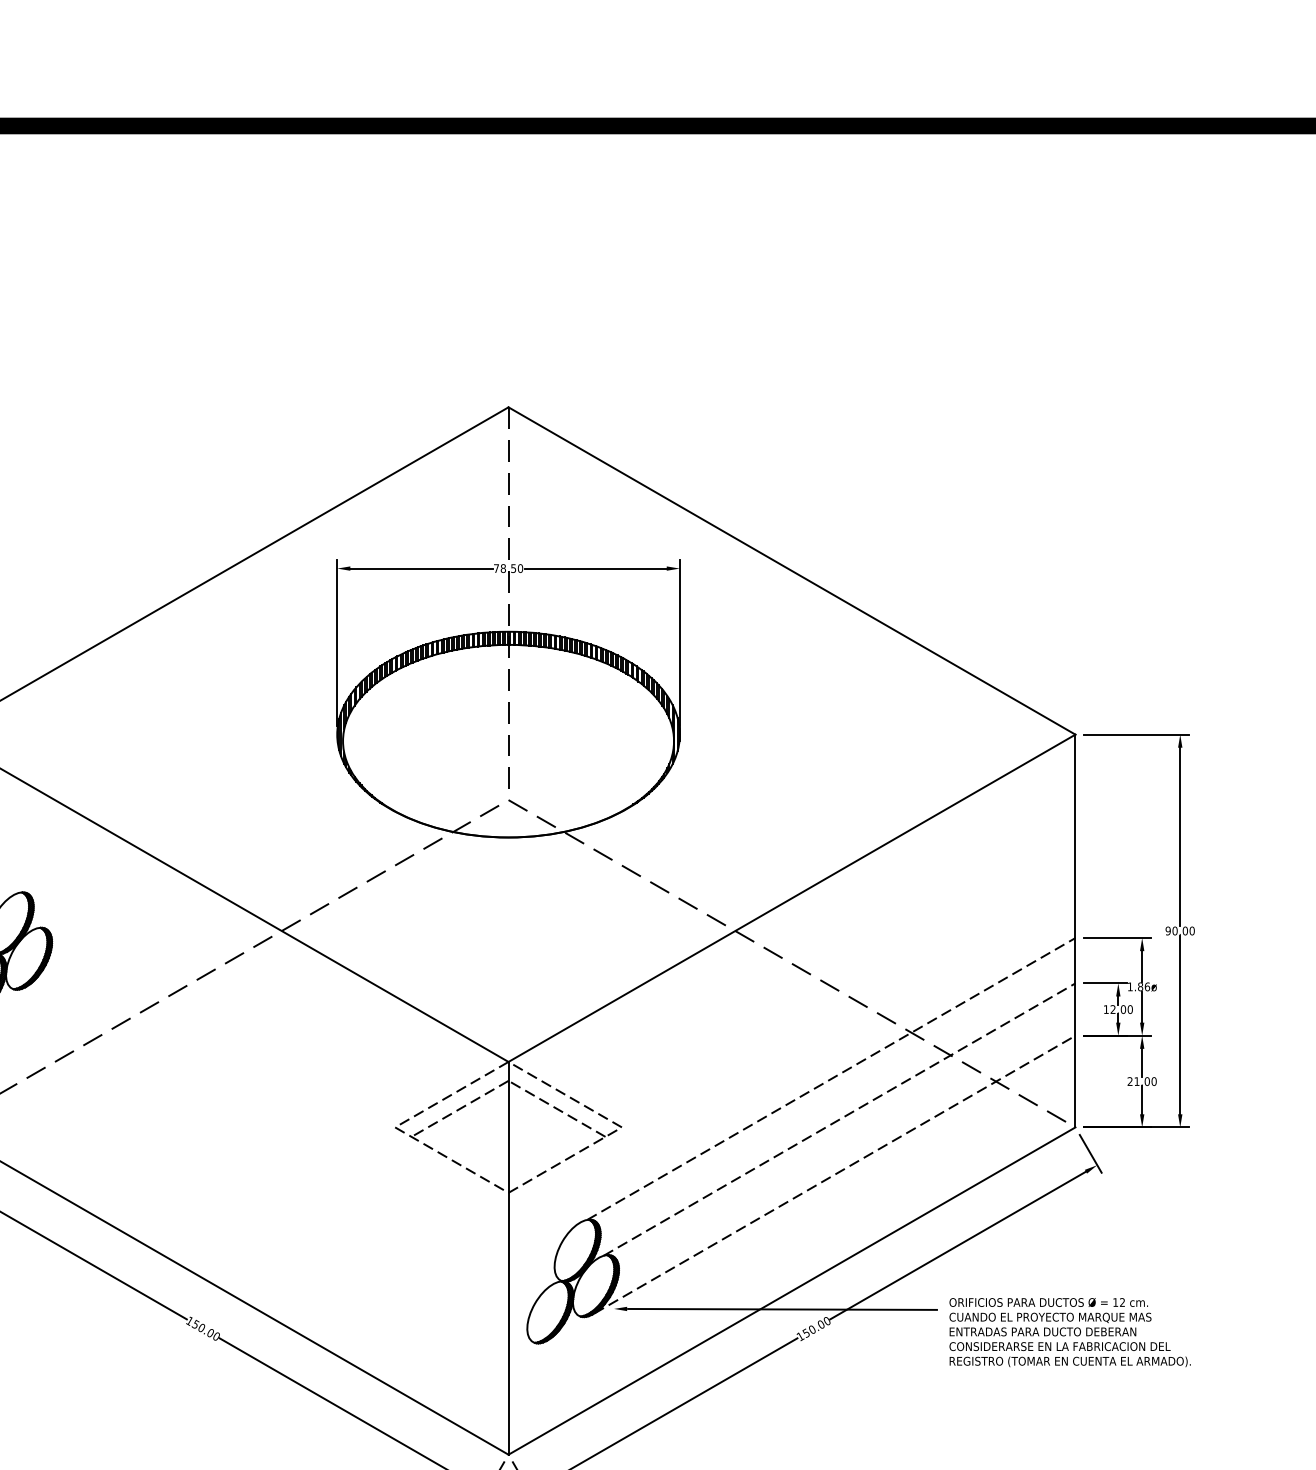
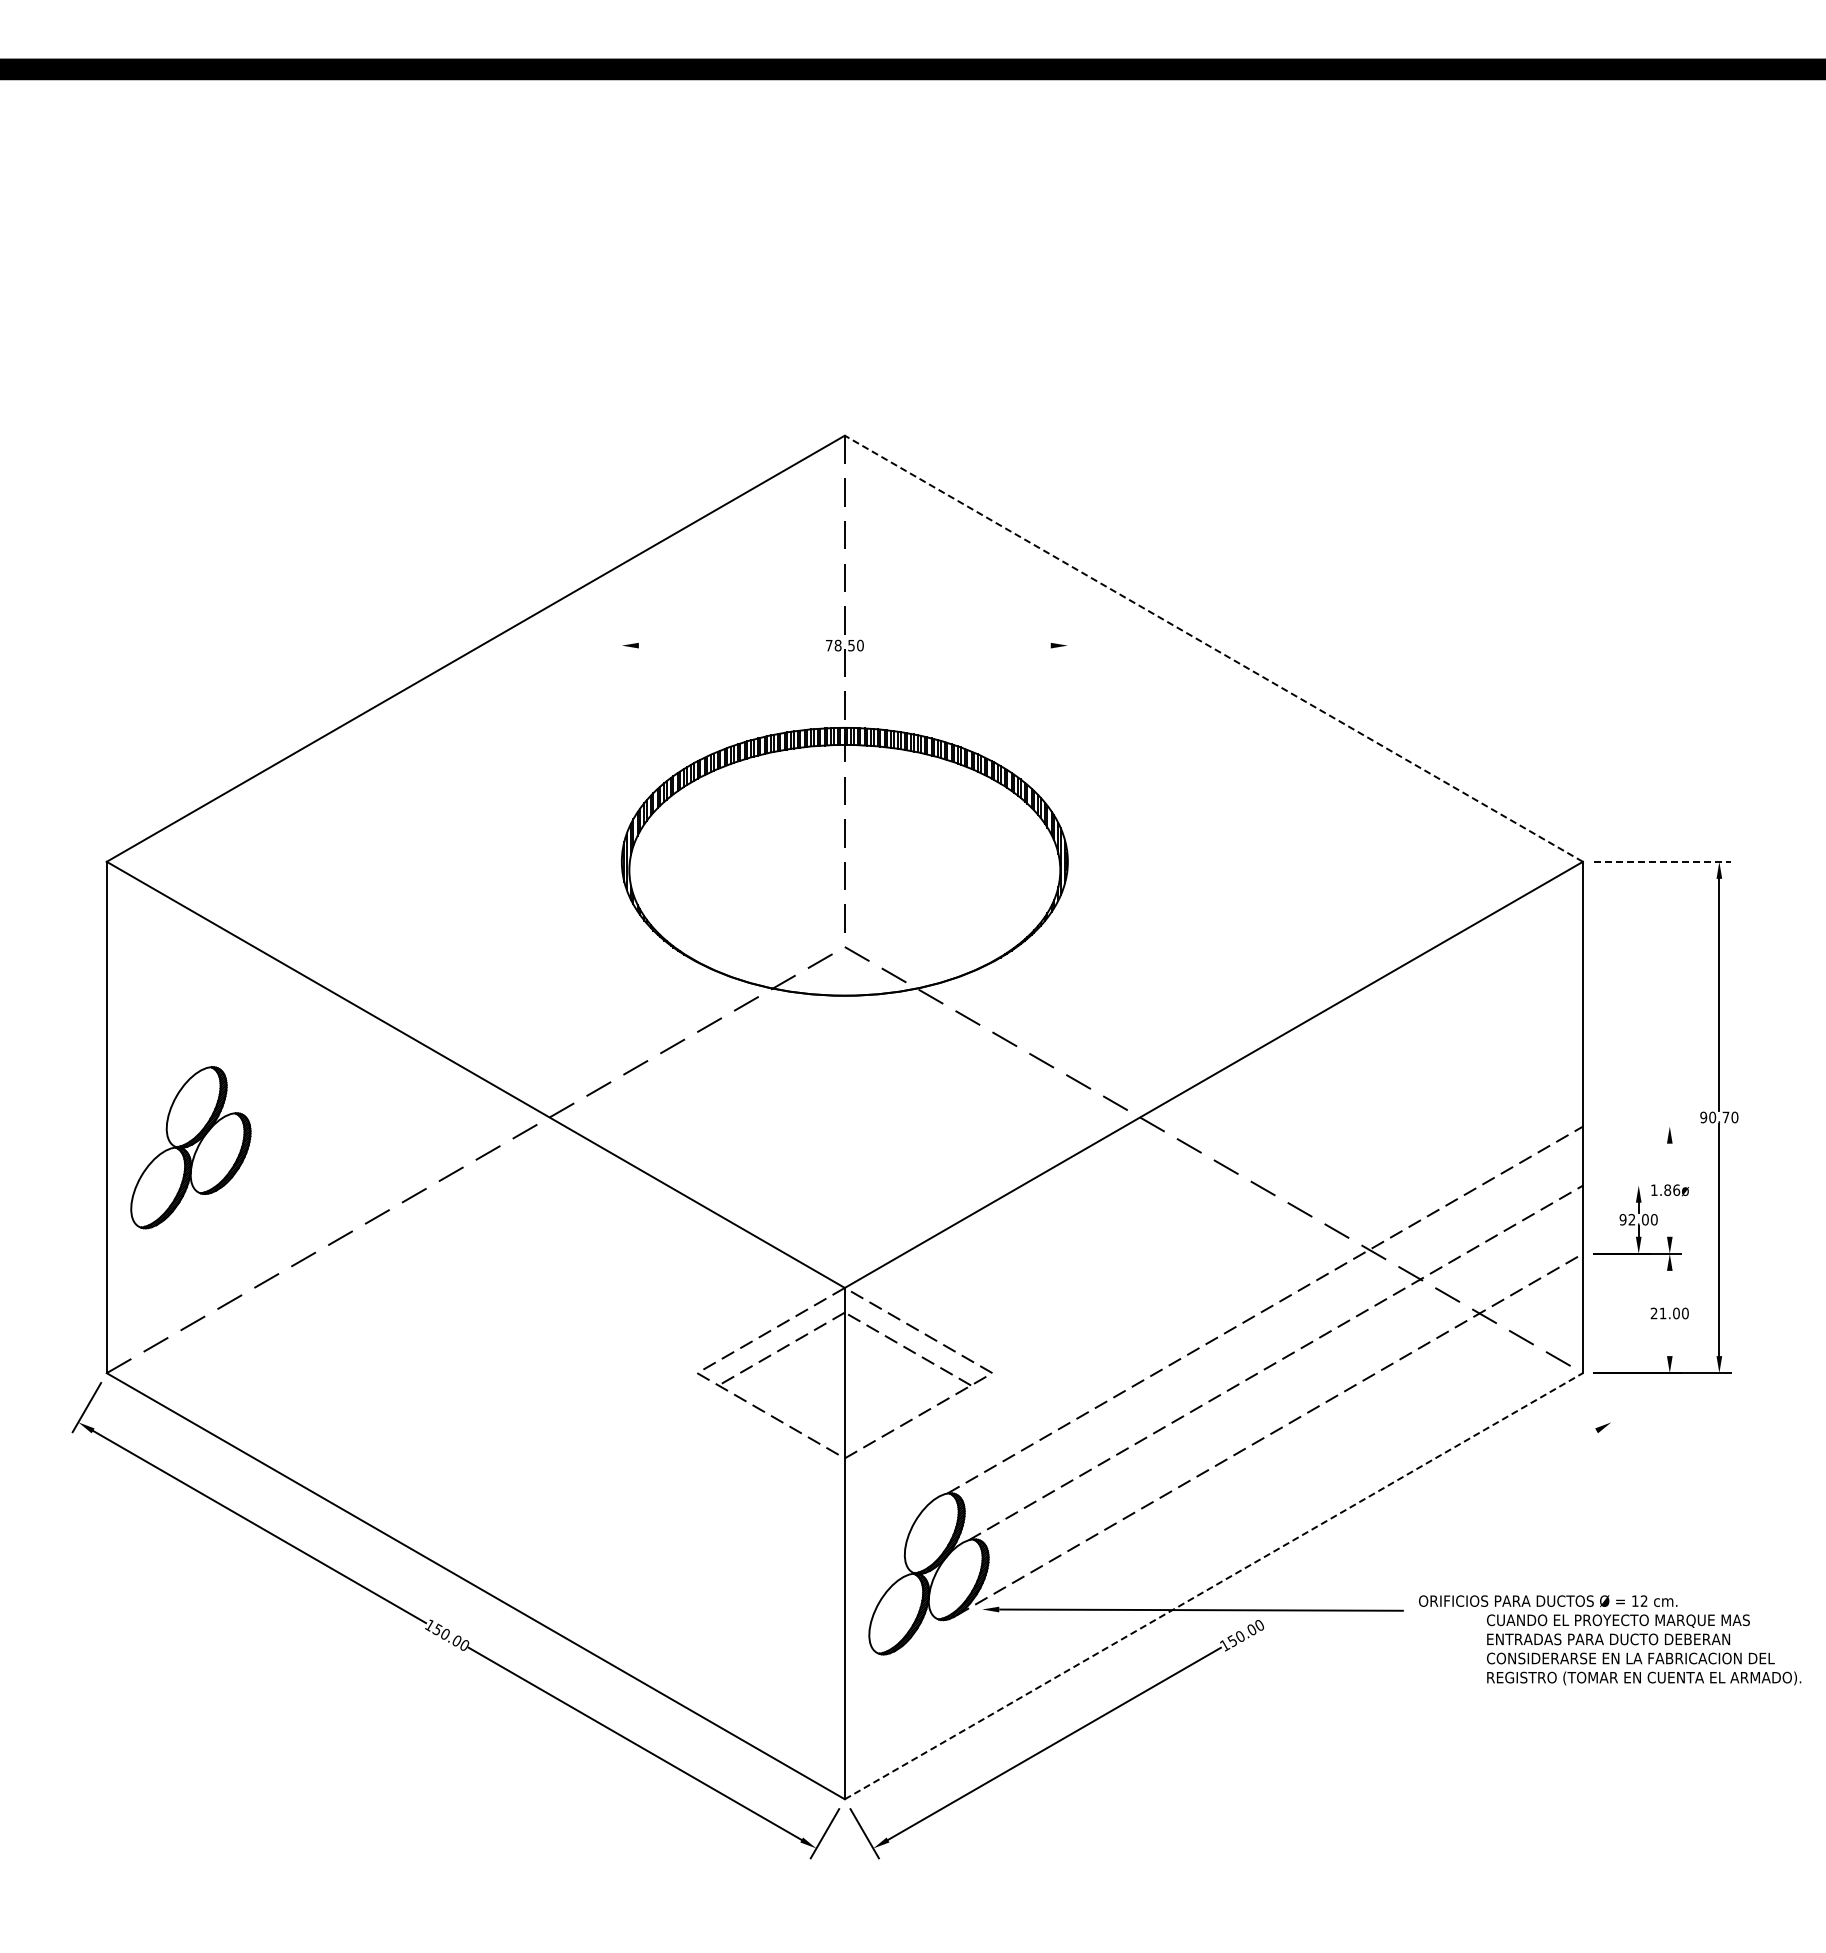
line: (420, 568) -> (730, 645), removed
line: (595, 568) -> (957, 645), removed
line: (791, 570) -> (1213, 648), solid -> dashed
line: (336, 642) -> (621, 742), removed
line: (679, 642) -> (1067, 742), removed
line: (1137, 734) -> (1663, 861), solid -> dashed
text: (1184, 931) -> (1725, 1117), 90.00 -> 90.70
line: (1117, 937) -> (1637, 1126), removed
line: (1141, 966) -> (1669, 1163), removed
line: (1105, 983) -> (1622, 1185), removed
line: (1141, 1007) -> (1669, 1216), removed
text: (1105, 1009) -> (1622, 1219), 12.00 -> 92.00
line: (1141, 1062) -> (1669, 1288), removed
line: (1141, 1100) -> (1669, 1337), removed
line: (1090, 1153) -> (1602, 1407), removed
line: (957, 1245) -> (1429, 1526), removed
line: (792, 1290) -> (1214, 1585), solid -> dashed
text: (1070, 1339) -> (1644, 1649), moved

